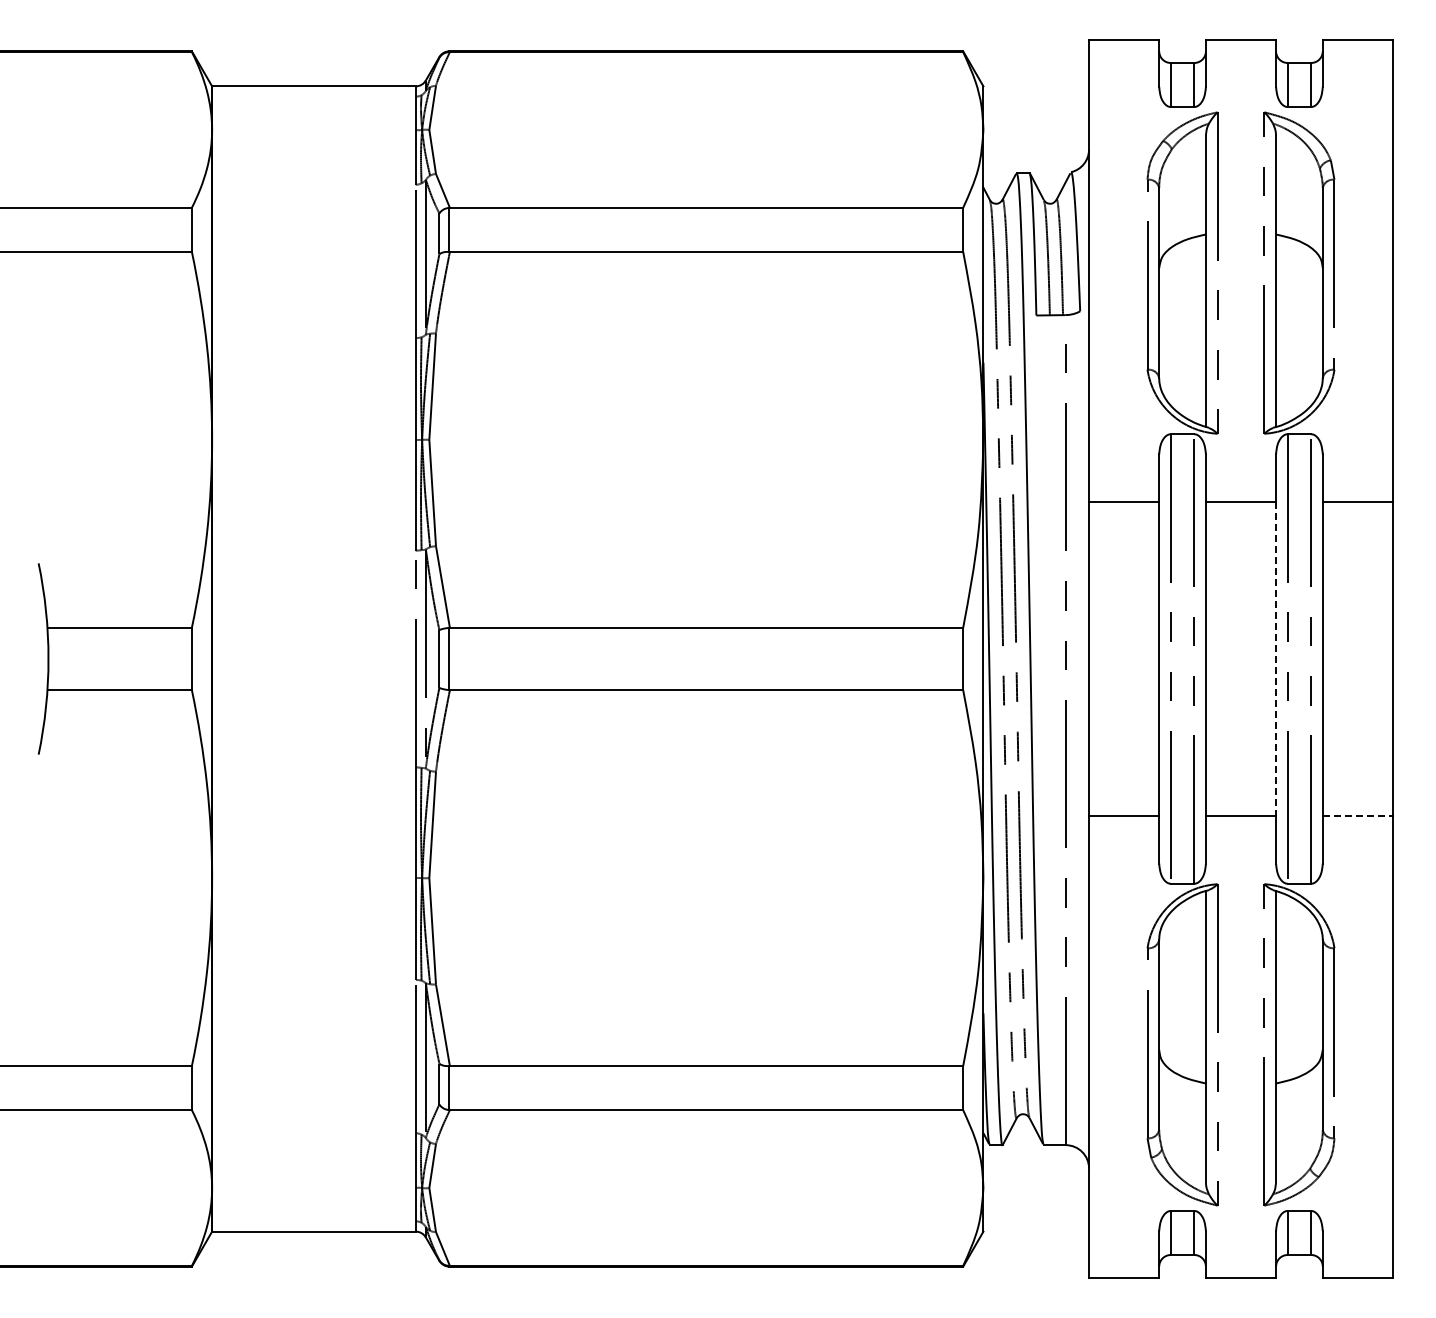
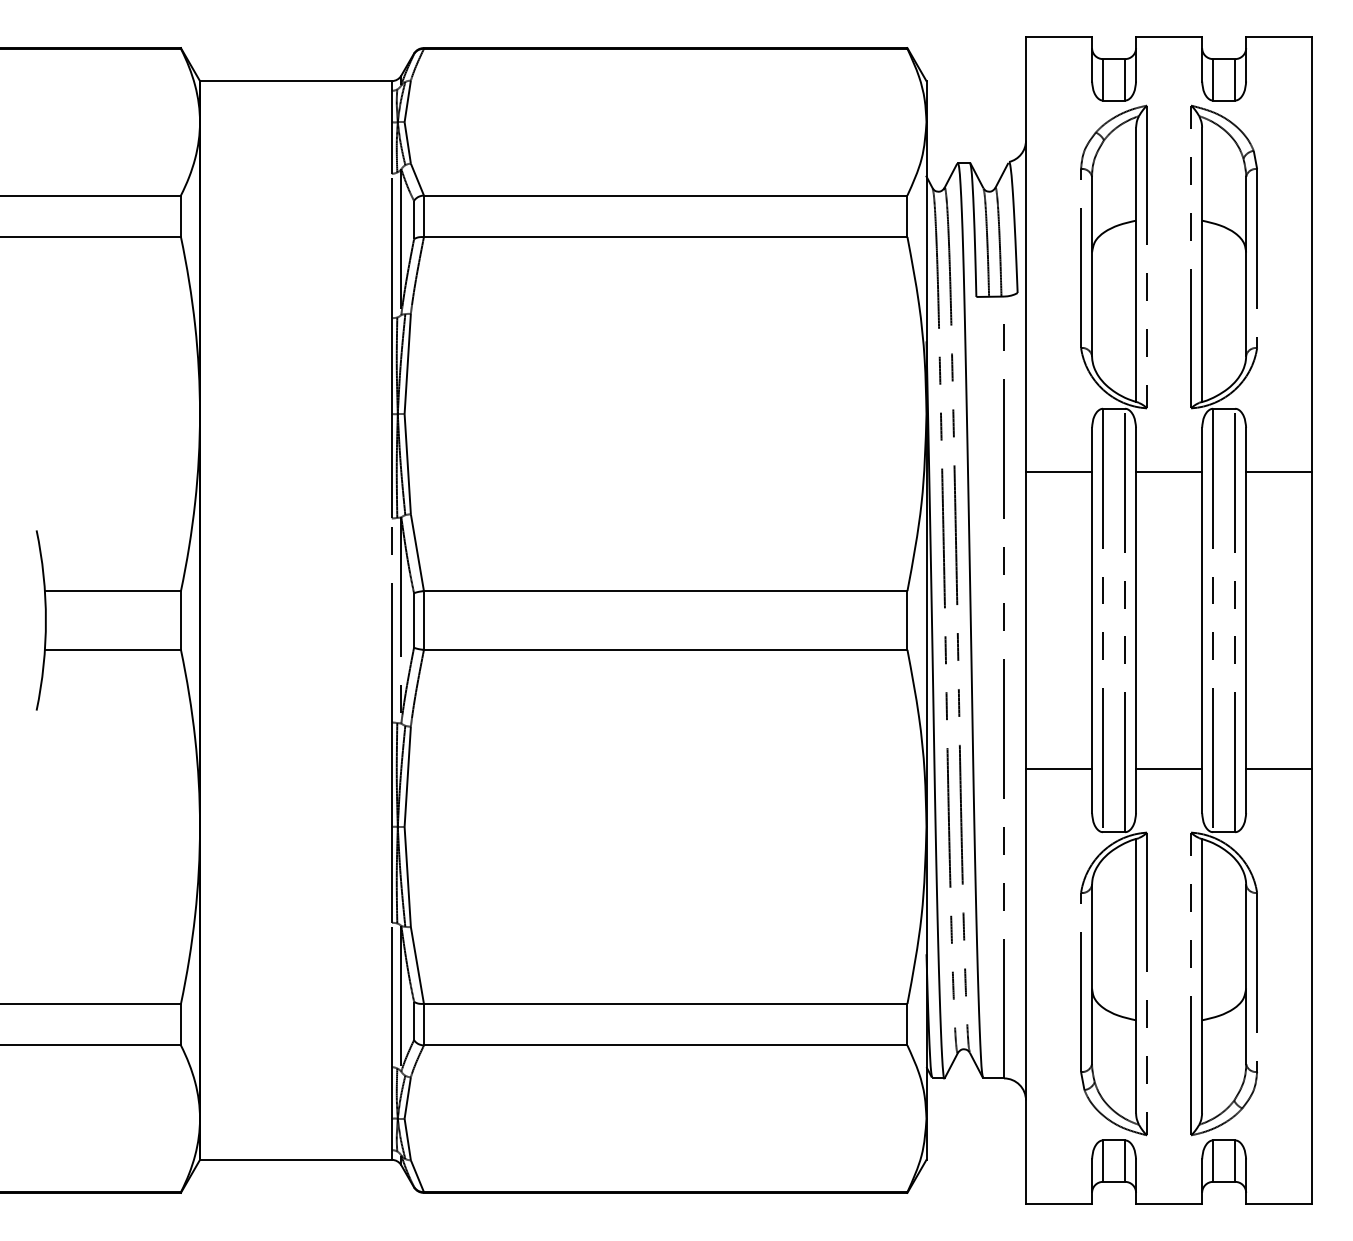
line: (1276, 659) -> (1202, 620), dashed -> solid
line: (1358, 816) -> (1279, 768), dashed -> solid

